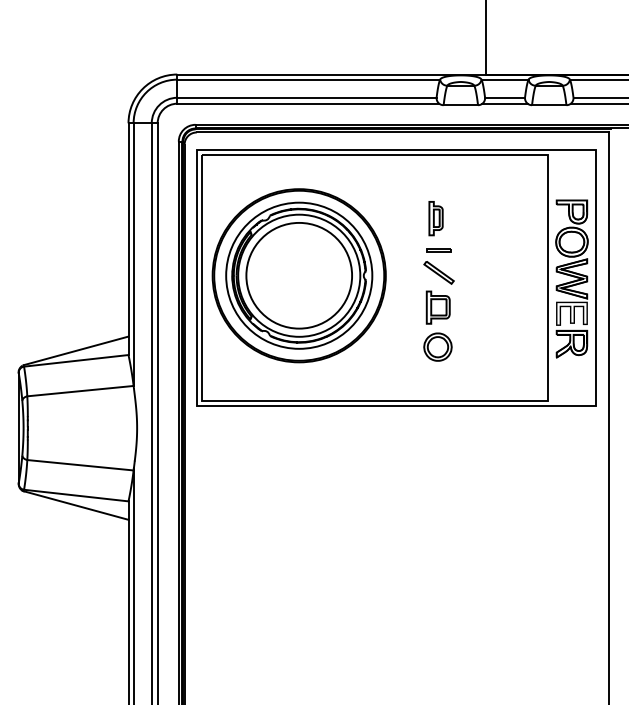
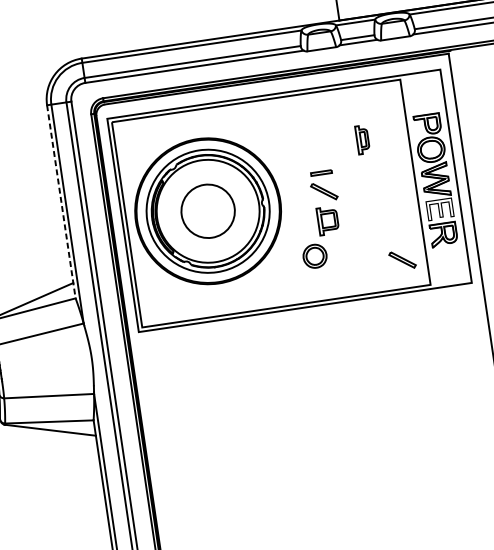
part: (435, 218) -> (362, 139), moved
line: (128, 239) -> (61, 202), solid -> dashed
circle: (299, 275) -> (208, 211), size x0.6
part: (437, 346) -> (314, 255), moved
part: (518, 366) -> (402, 259), added

